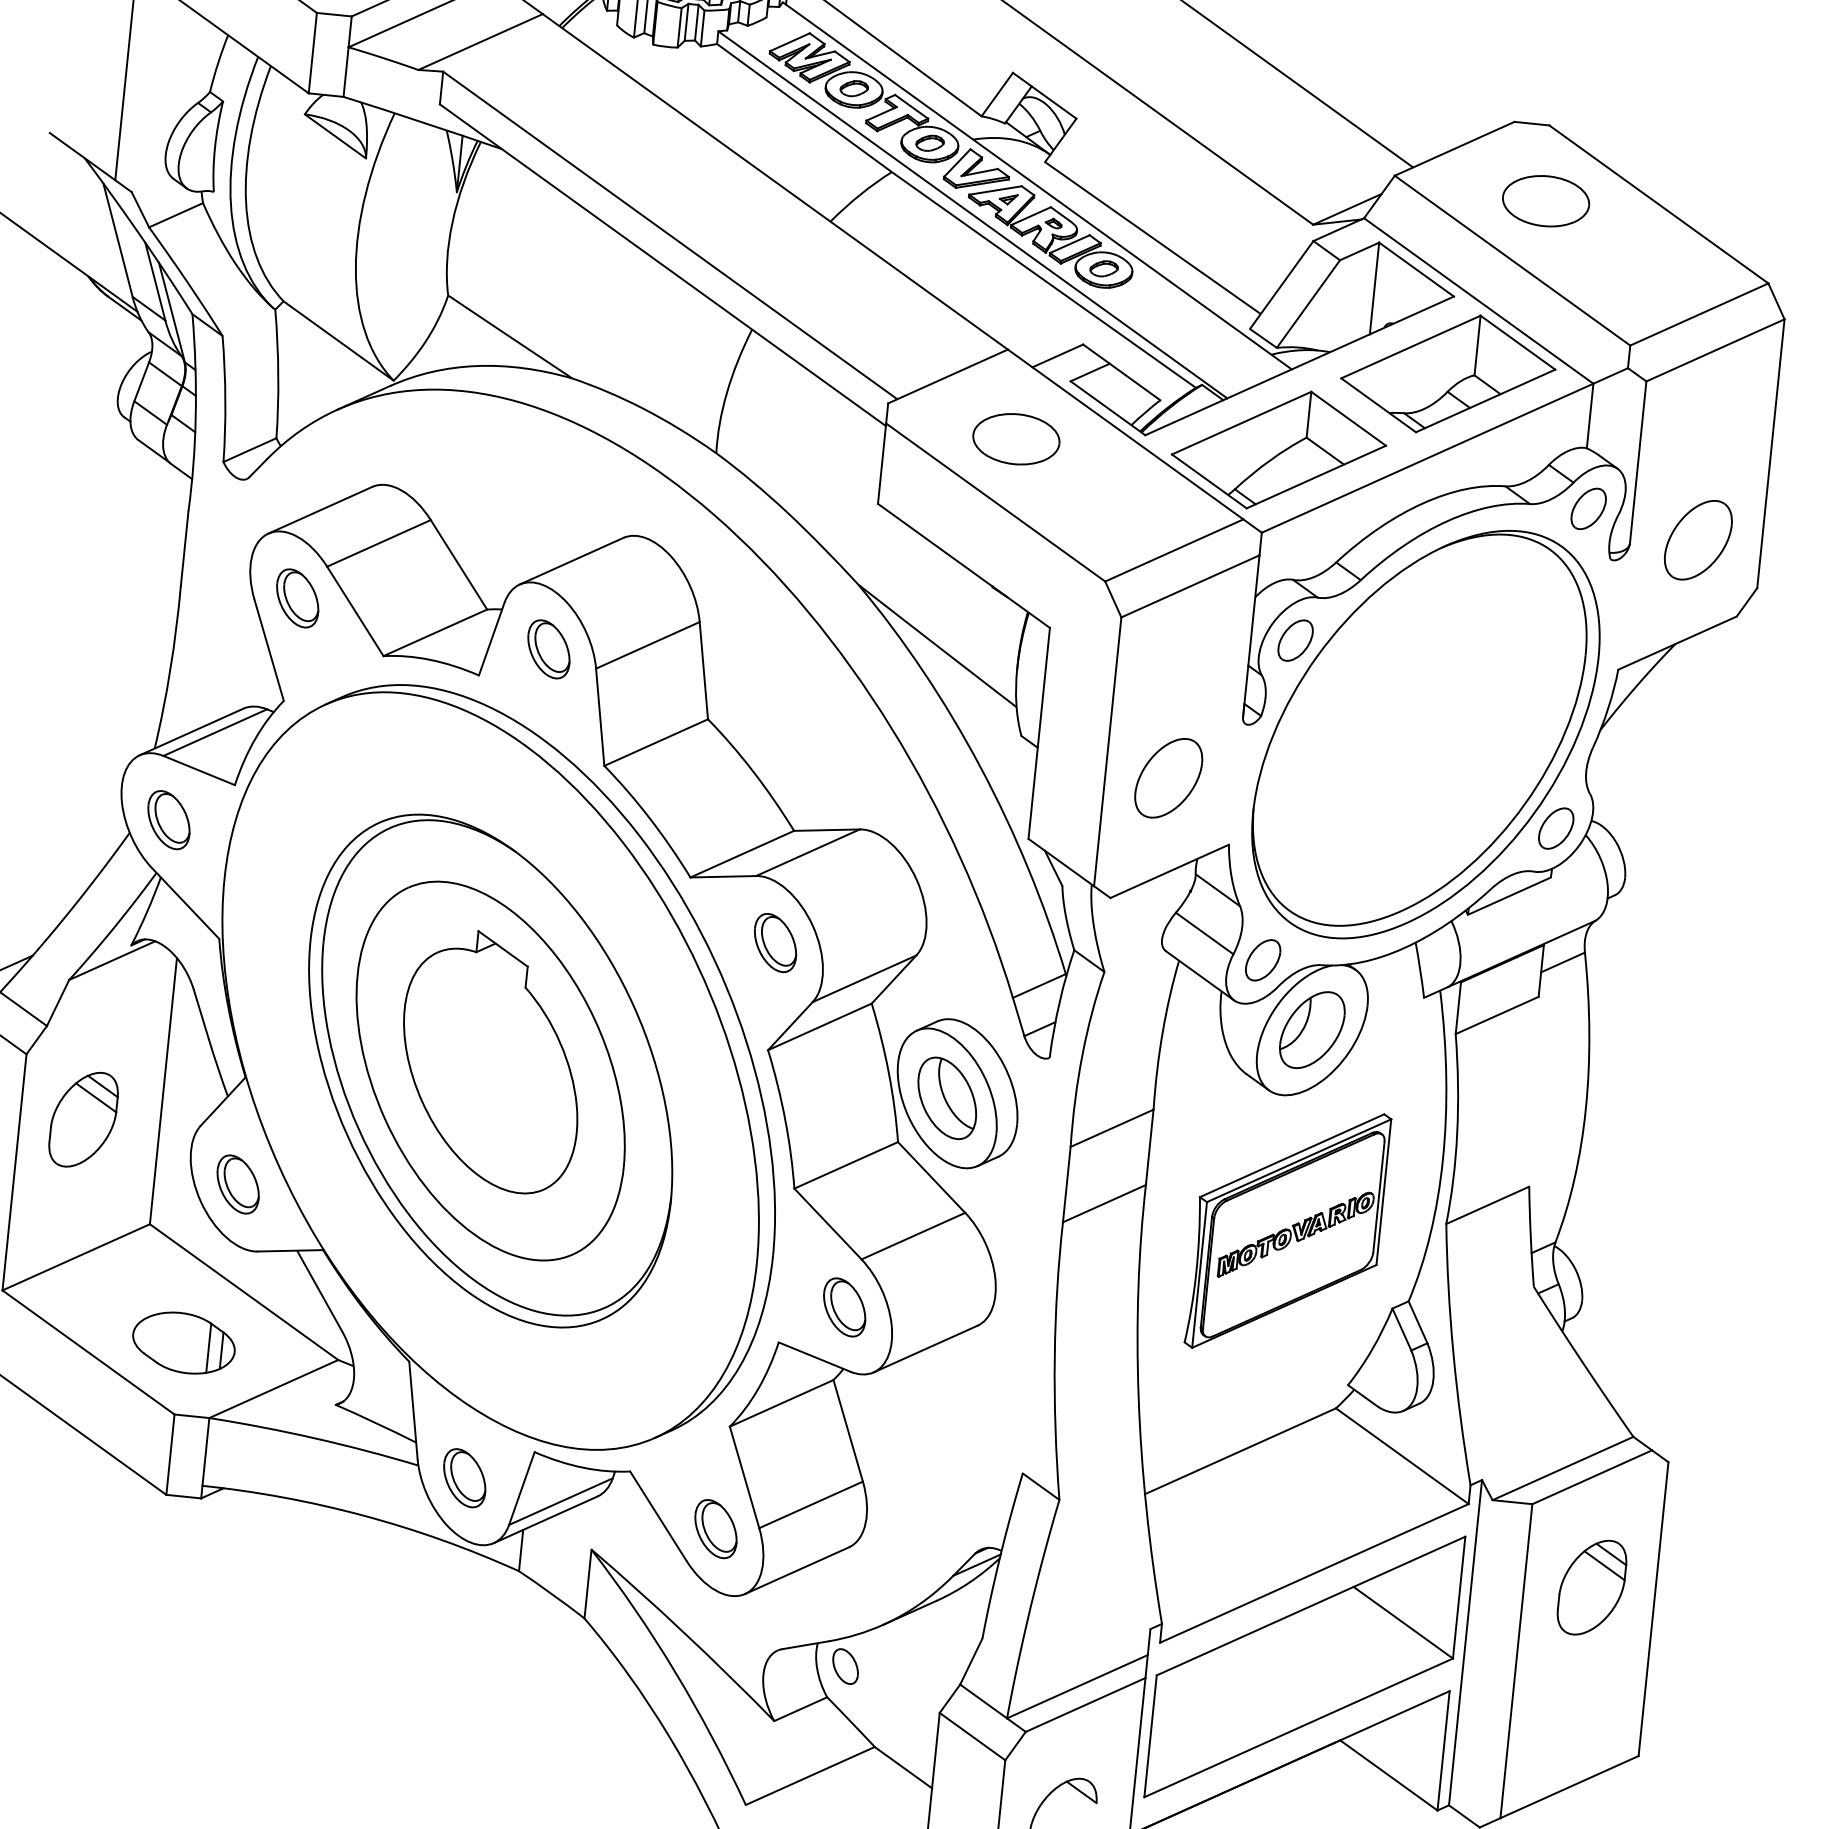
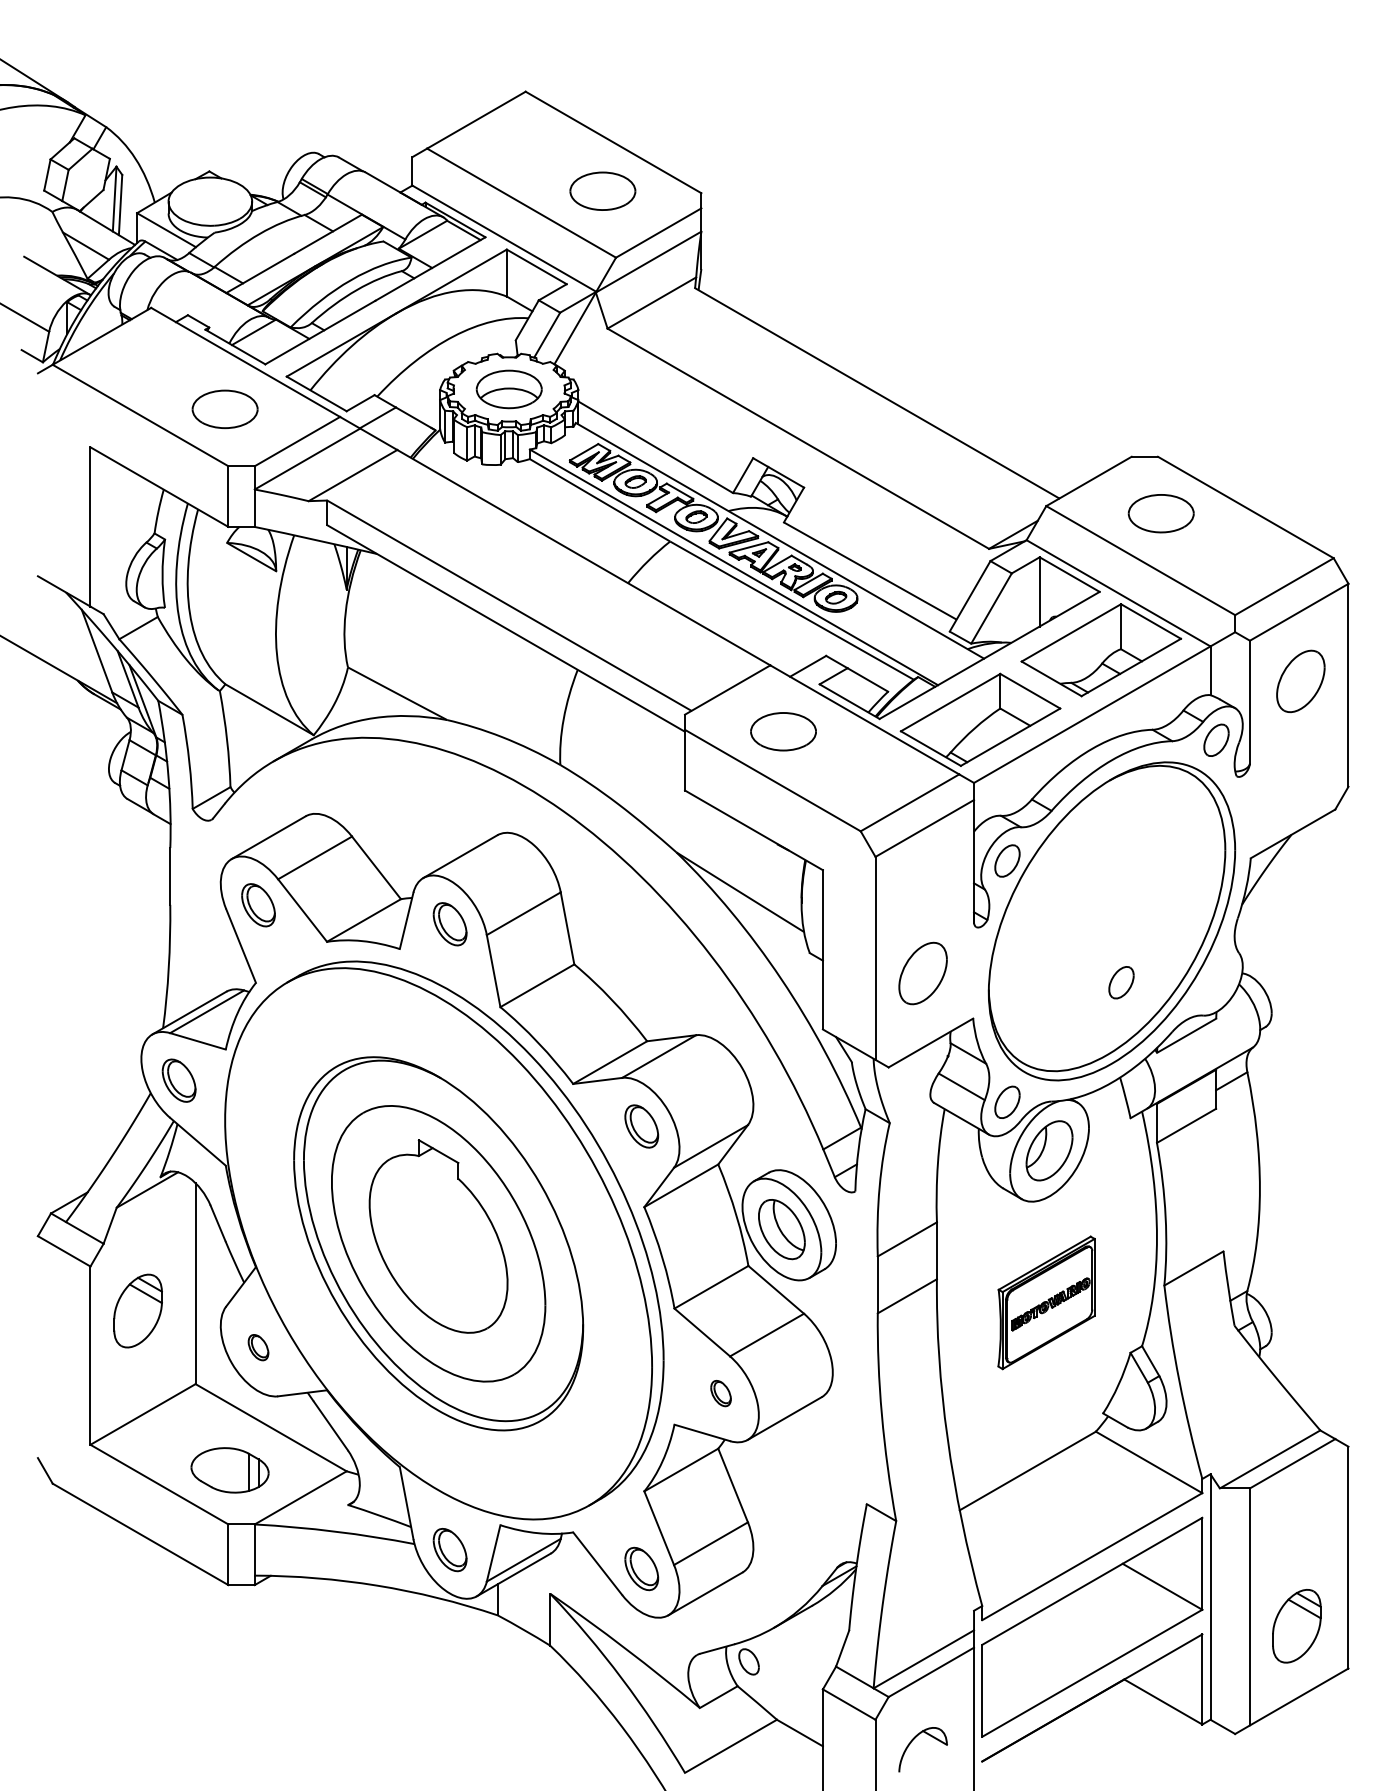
part: (1697, 540) -> (1300, 681), moved
part: (1556, 828) -> (1121, 982), moved
part: (238, 1184) -> (258, 1347), size x0.6
part: (1287, 1230) -> (1046, 1302), size x0.7
part: (843, 1307) -> (720, 1393), size x0.6
part: (1591, 1587) -> (1296, 1626), moved

